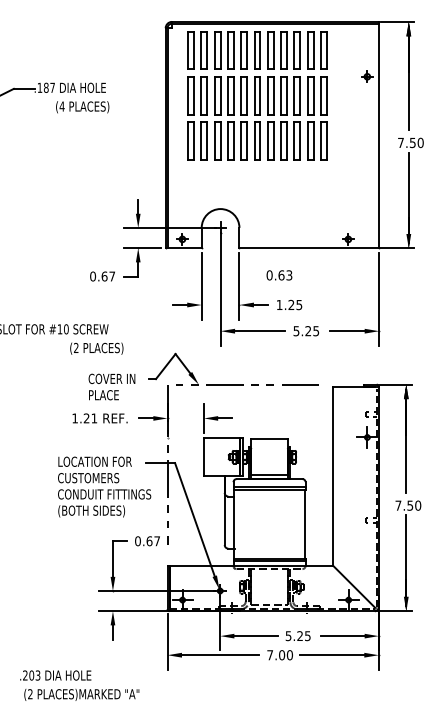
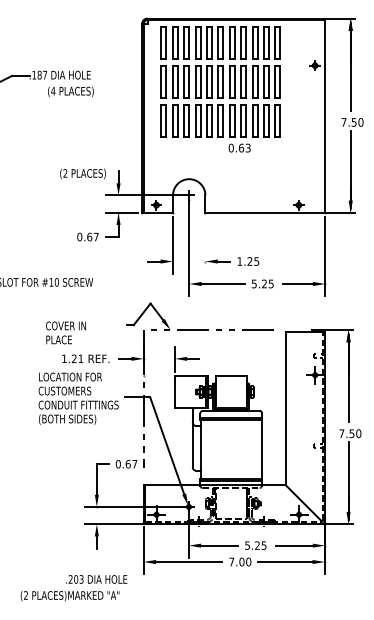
text: (279, 274) -> (239, 147), moved
line: (239, 286) -> (205, 245), removed
text: (96, 348) -> (82, 173), moved
text: (111, 386) -> (65, 332), moved
text: (104, 486) -> (78, 398), moved
text: (55, 675) -> (96, 579), moved

